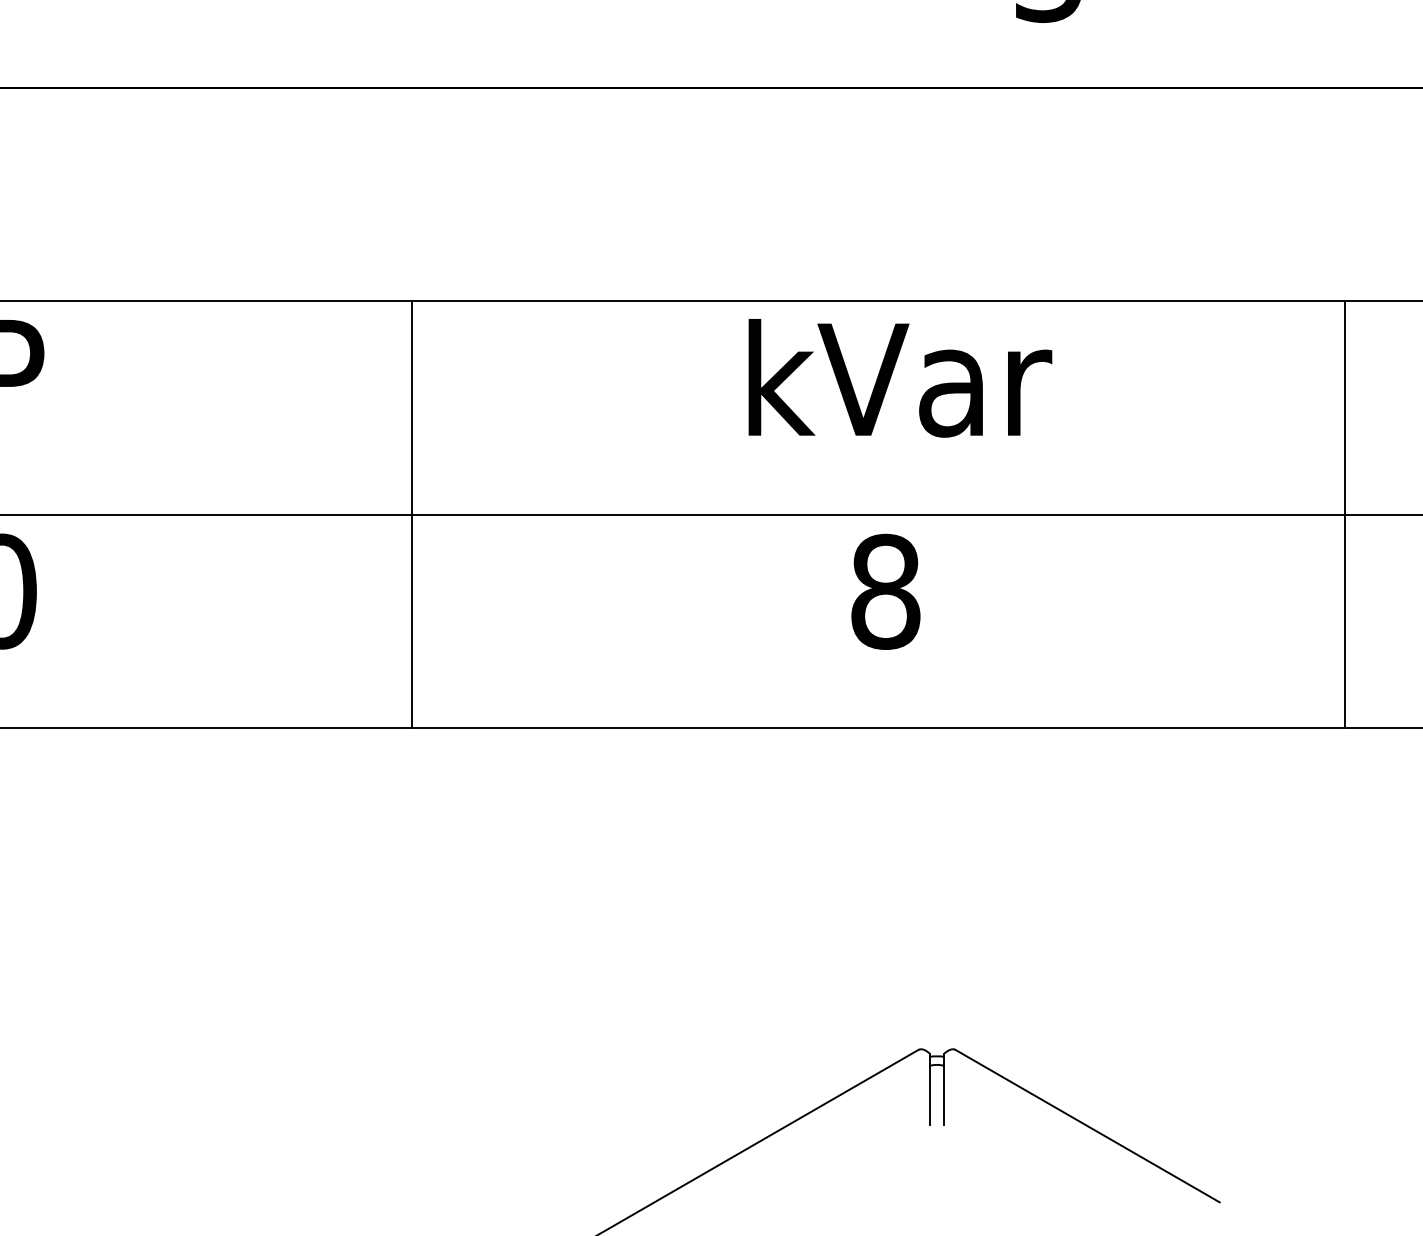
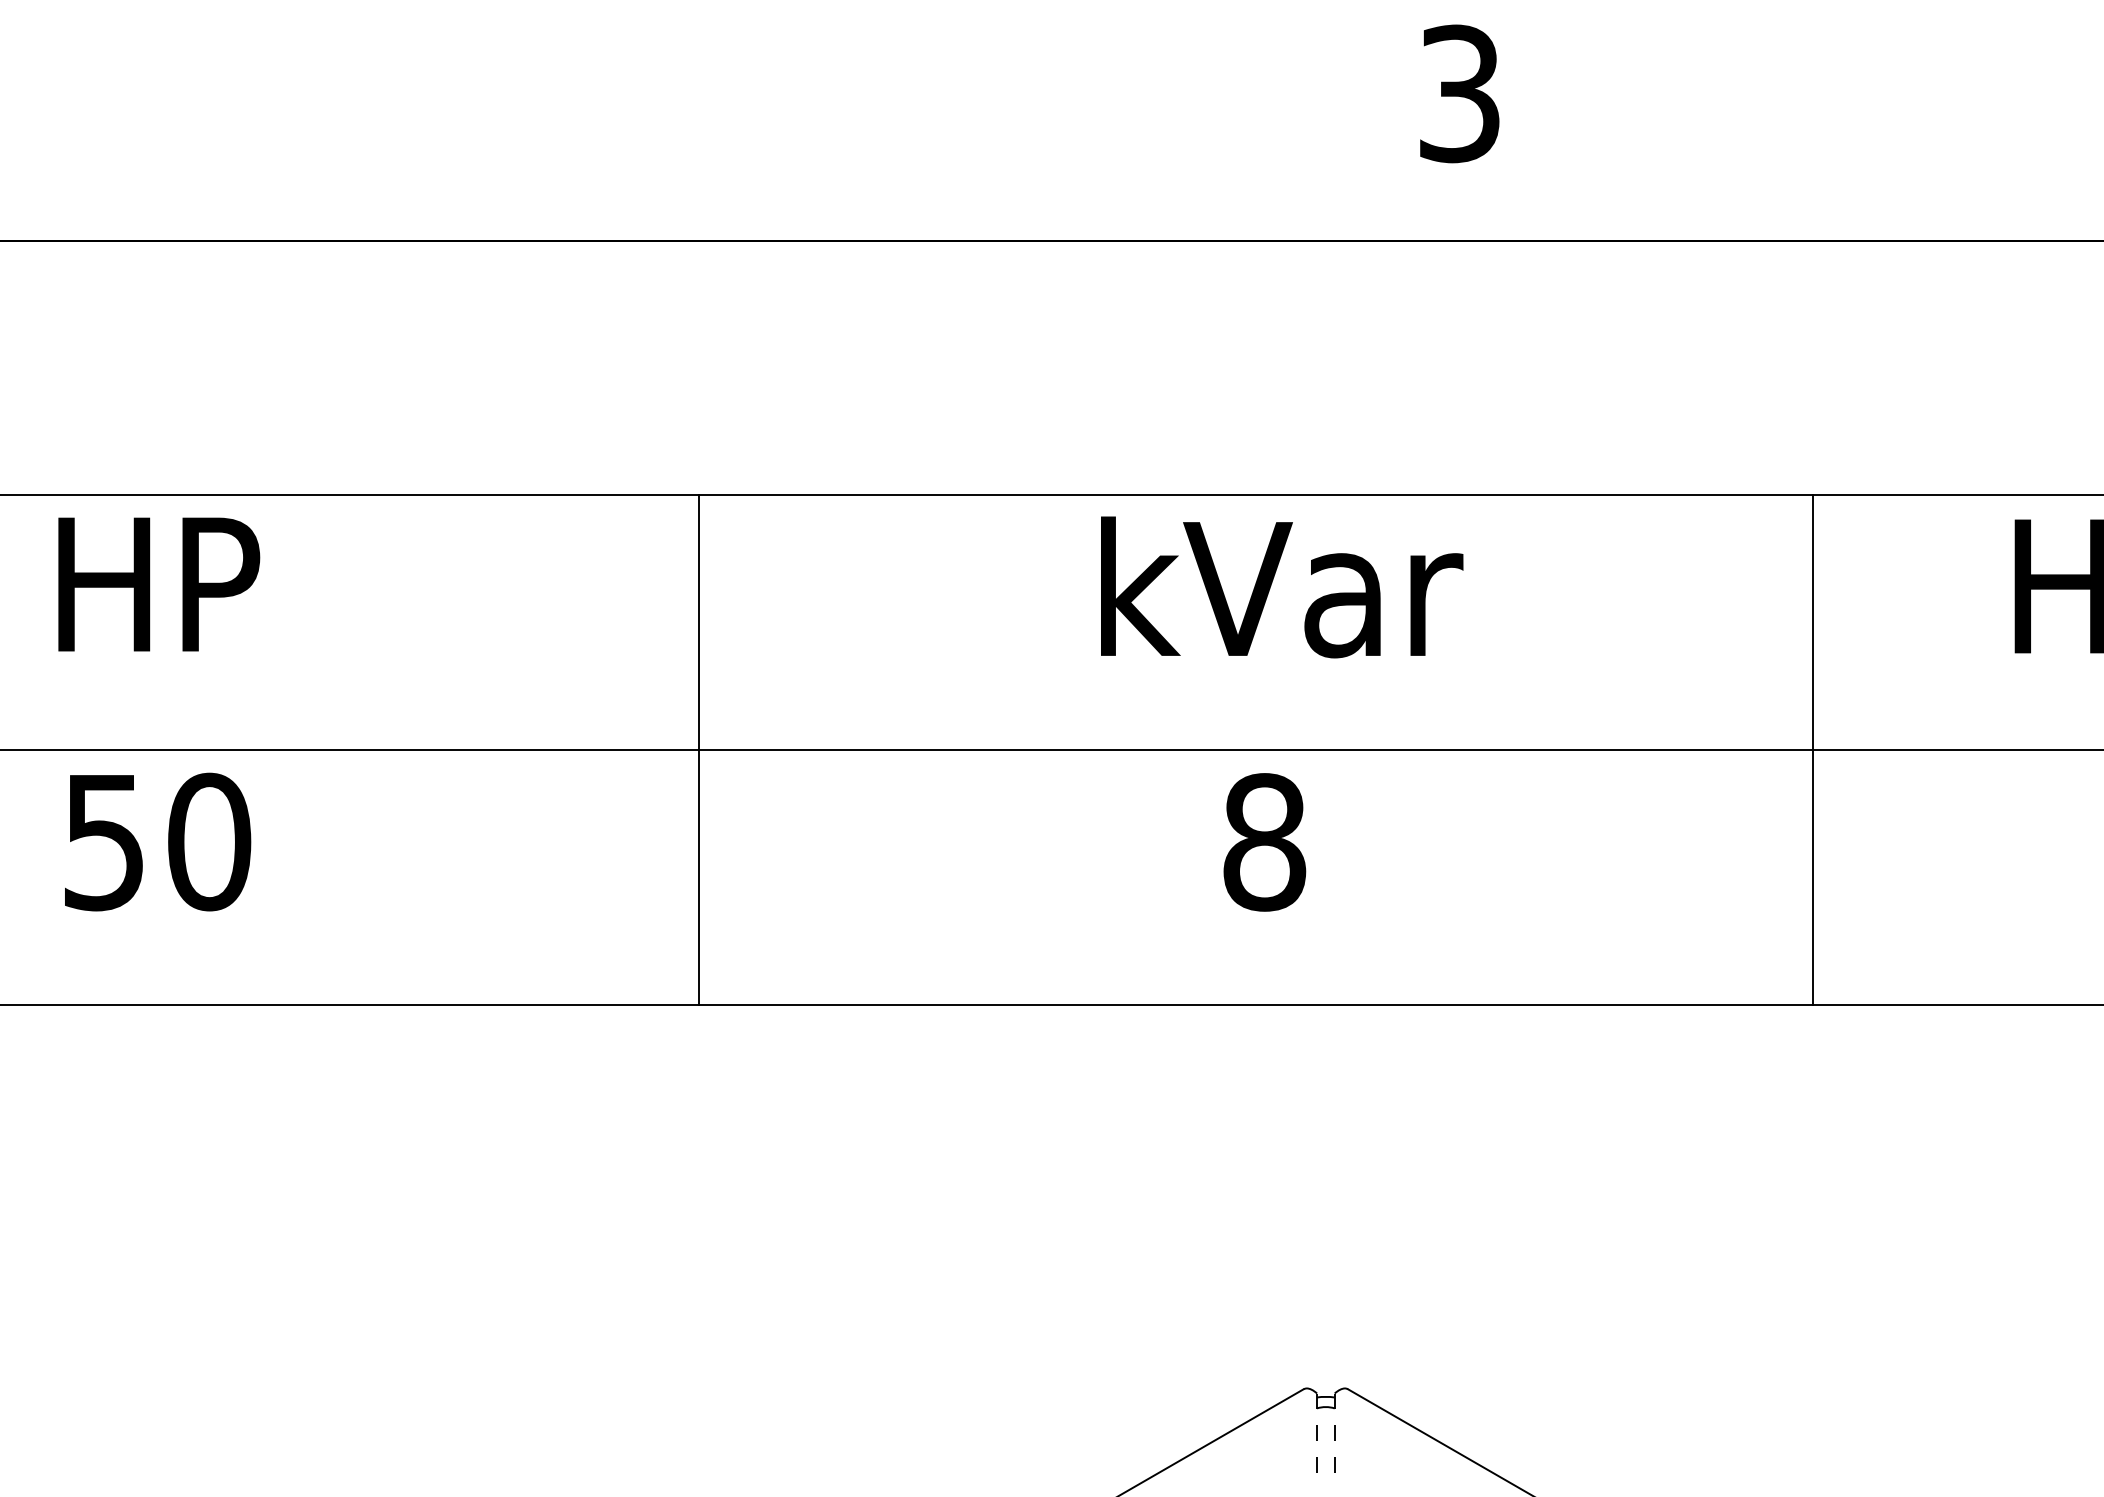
line: (930, 1089) -> (1317, 1436), solid -> dashed
line: (944, 1089) -> (1334, 1436), solid -> dashed

